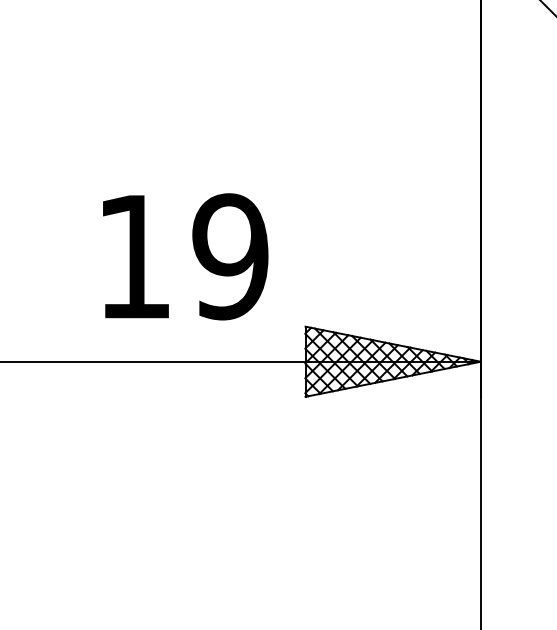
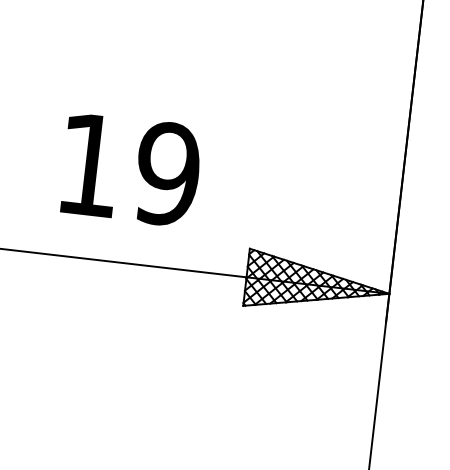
text: (185, 256) -> (131, 169), moved

